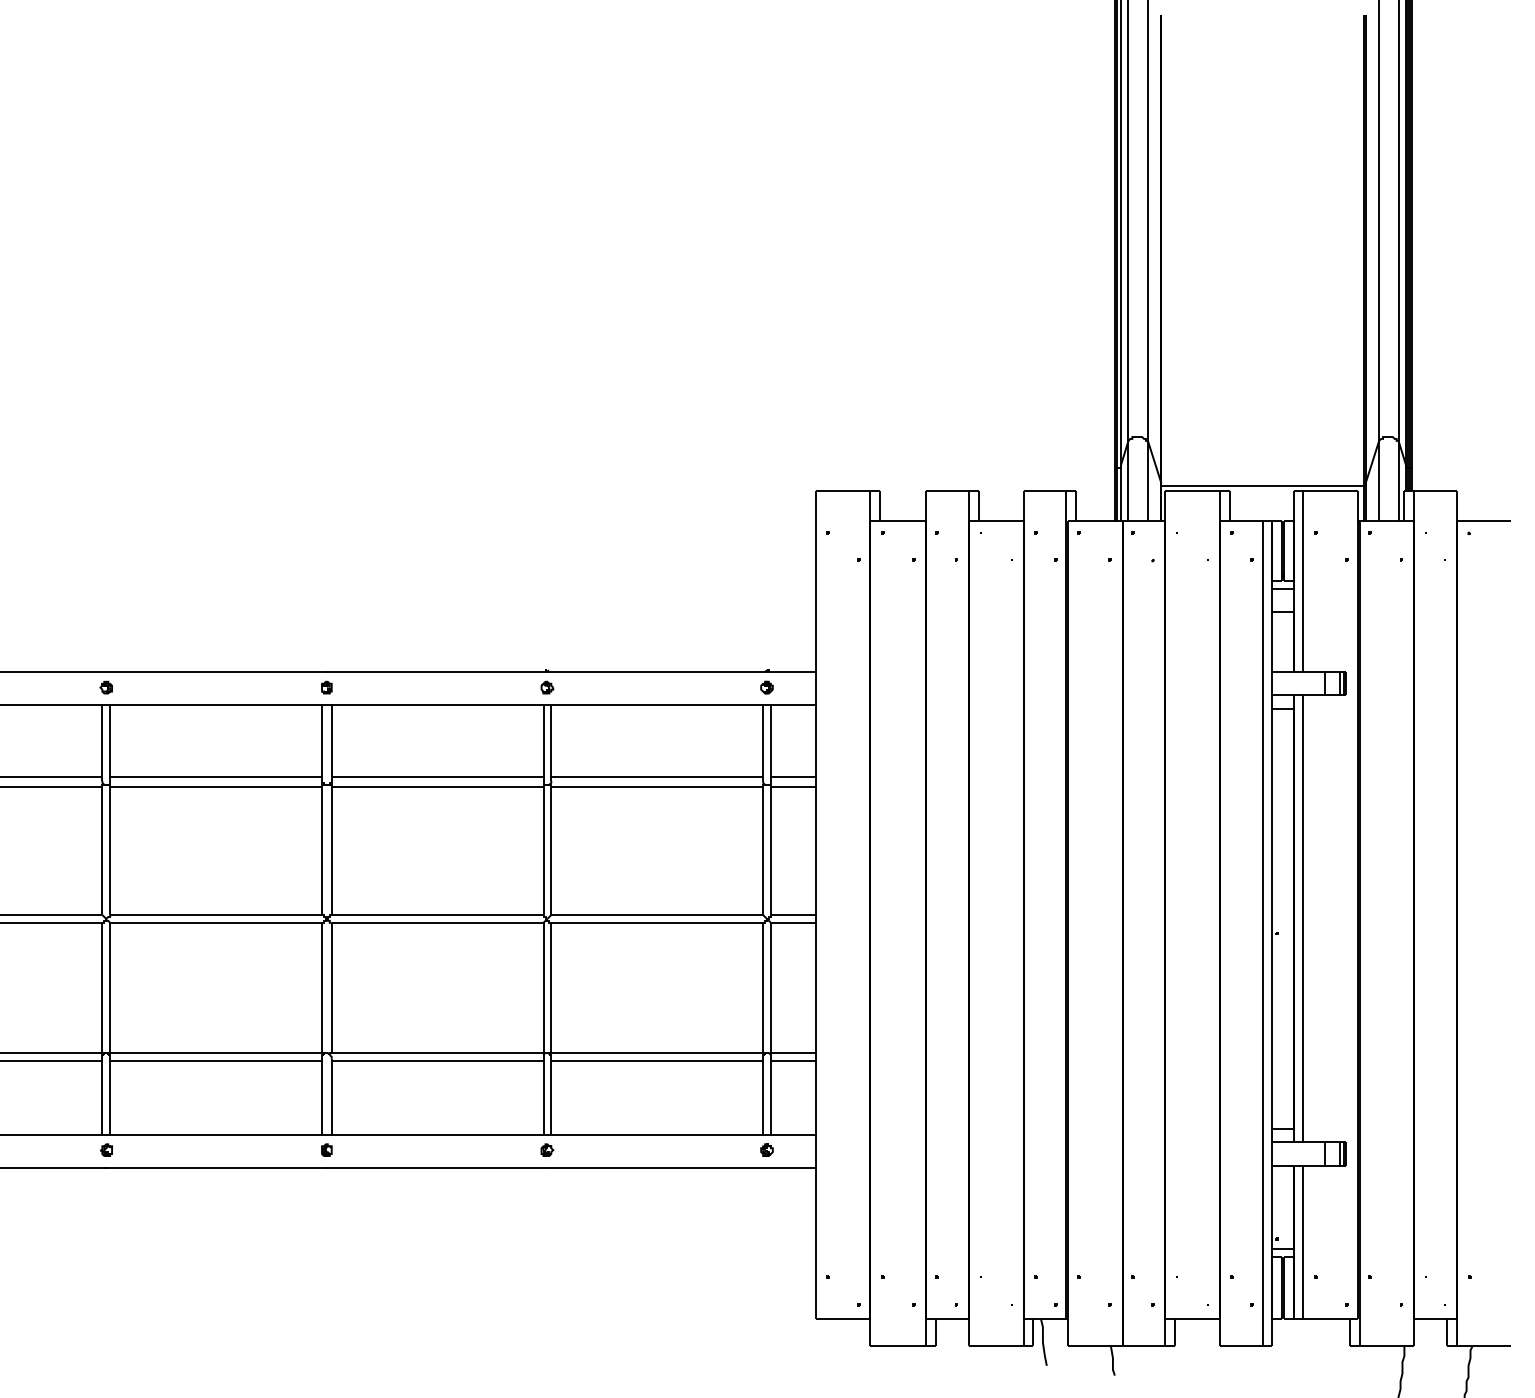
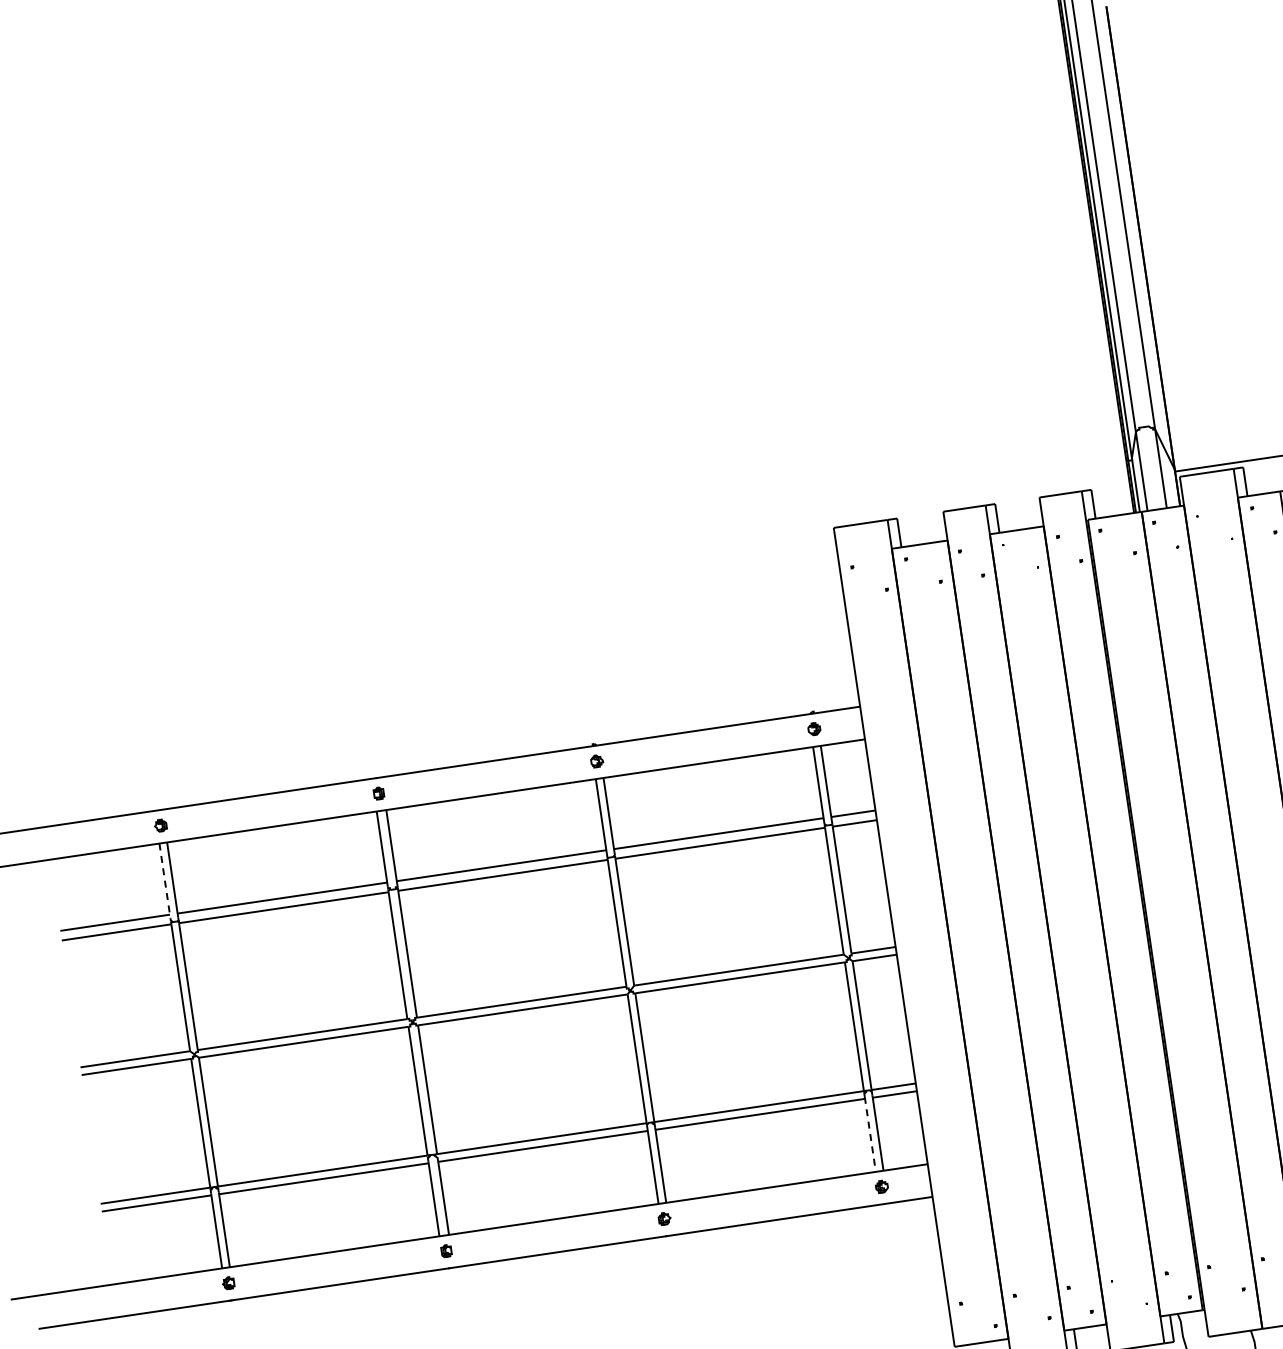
line: (102, 743) -> (165, 881), solid -> dashed
line: (763, 1096) -> (870, 1134), solid -> dashed

